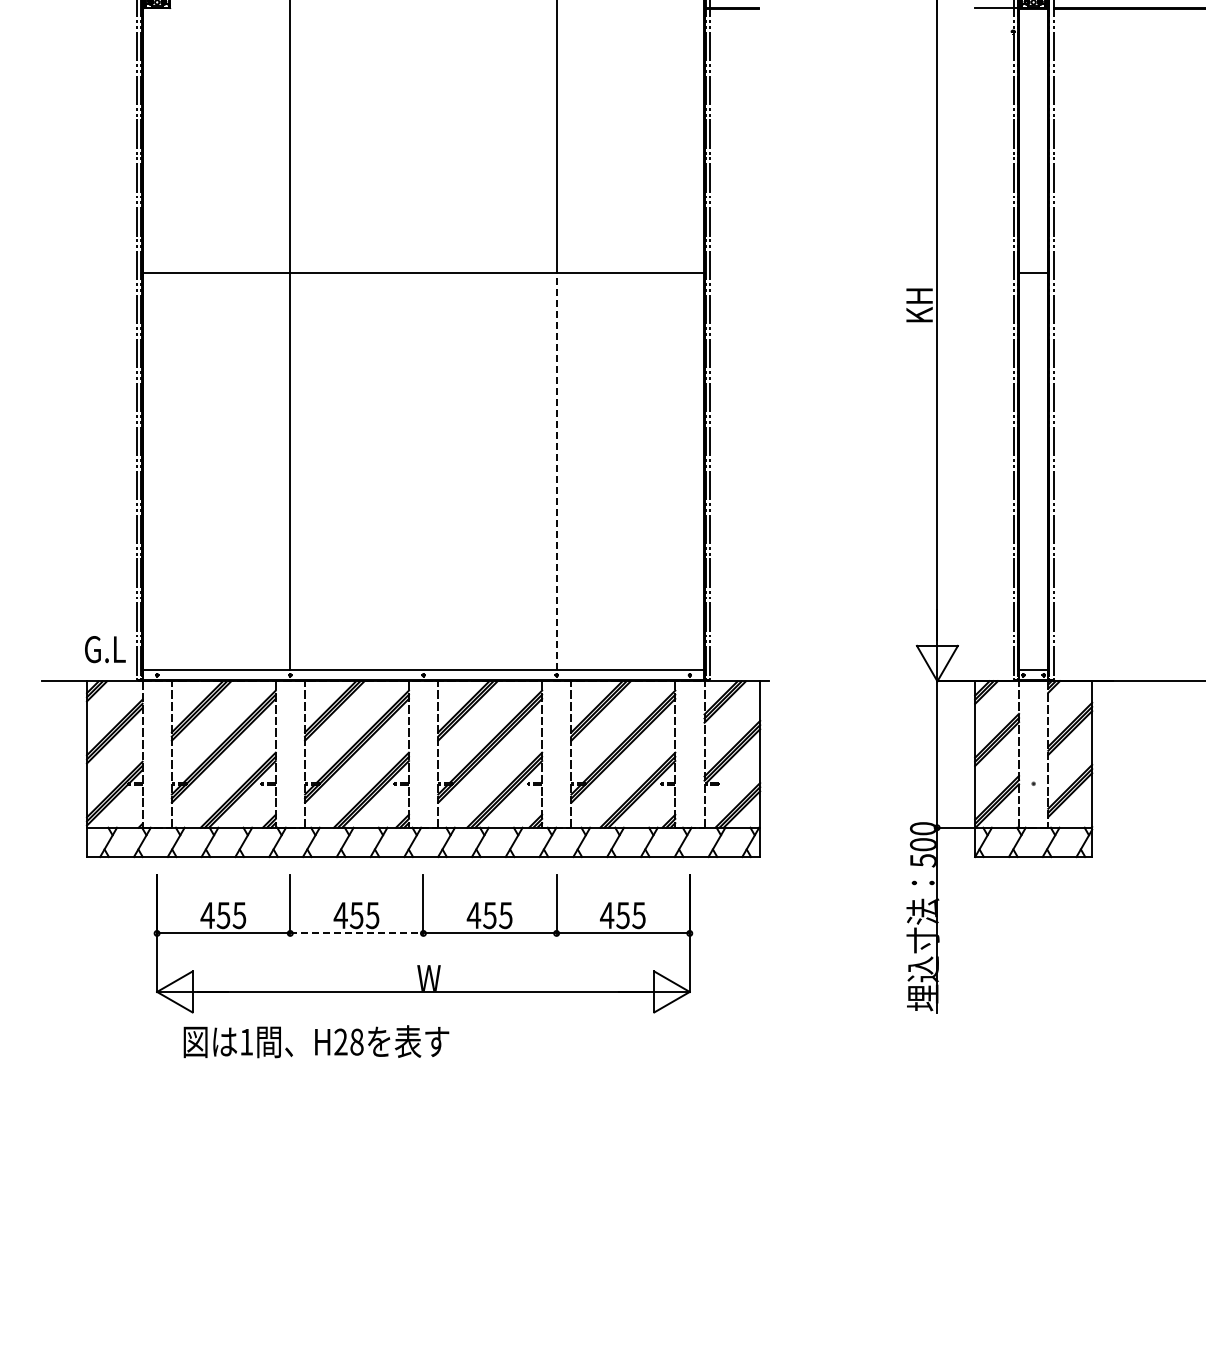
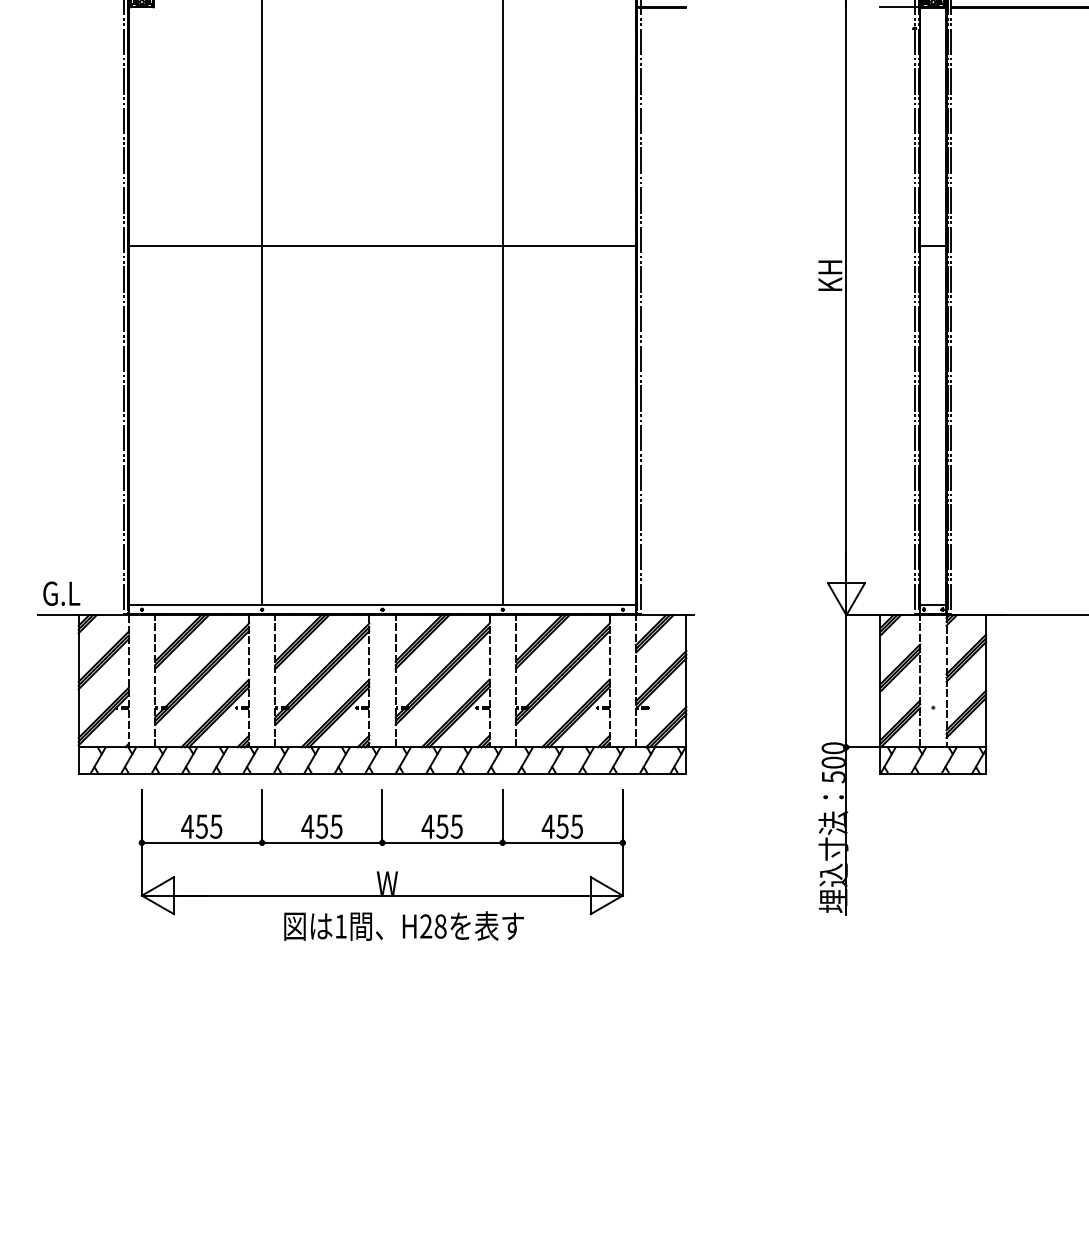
line: (556, 471) -> (502, 425), dashed -> solid
text: (105, 649) -> (61, 593), moved
line: (356, 933) -> (321, 842), dashed -> solid
text: (316, 1041) -> (404, 925), moved

